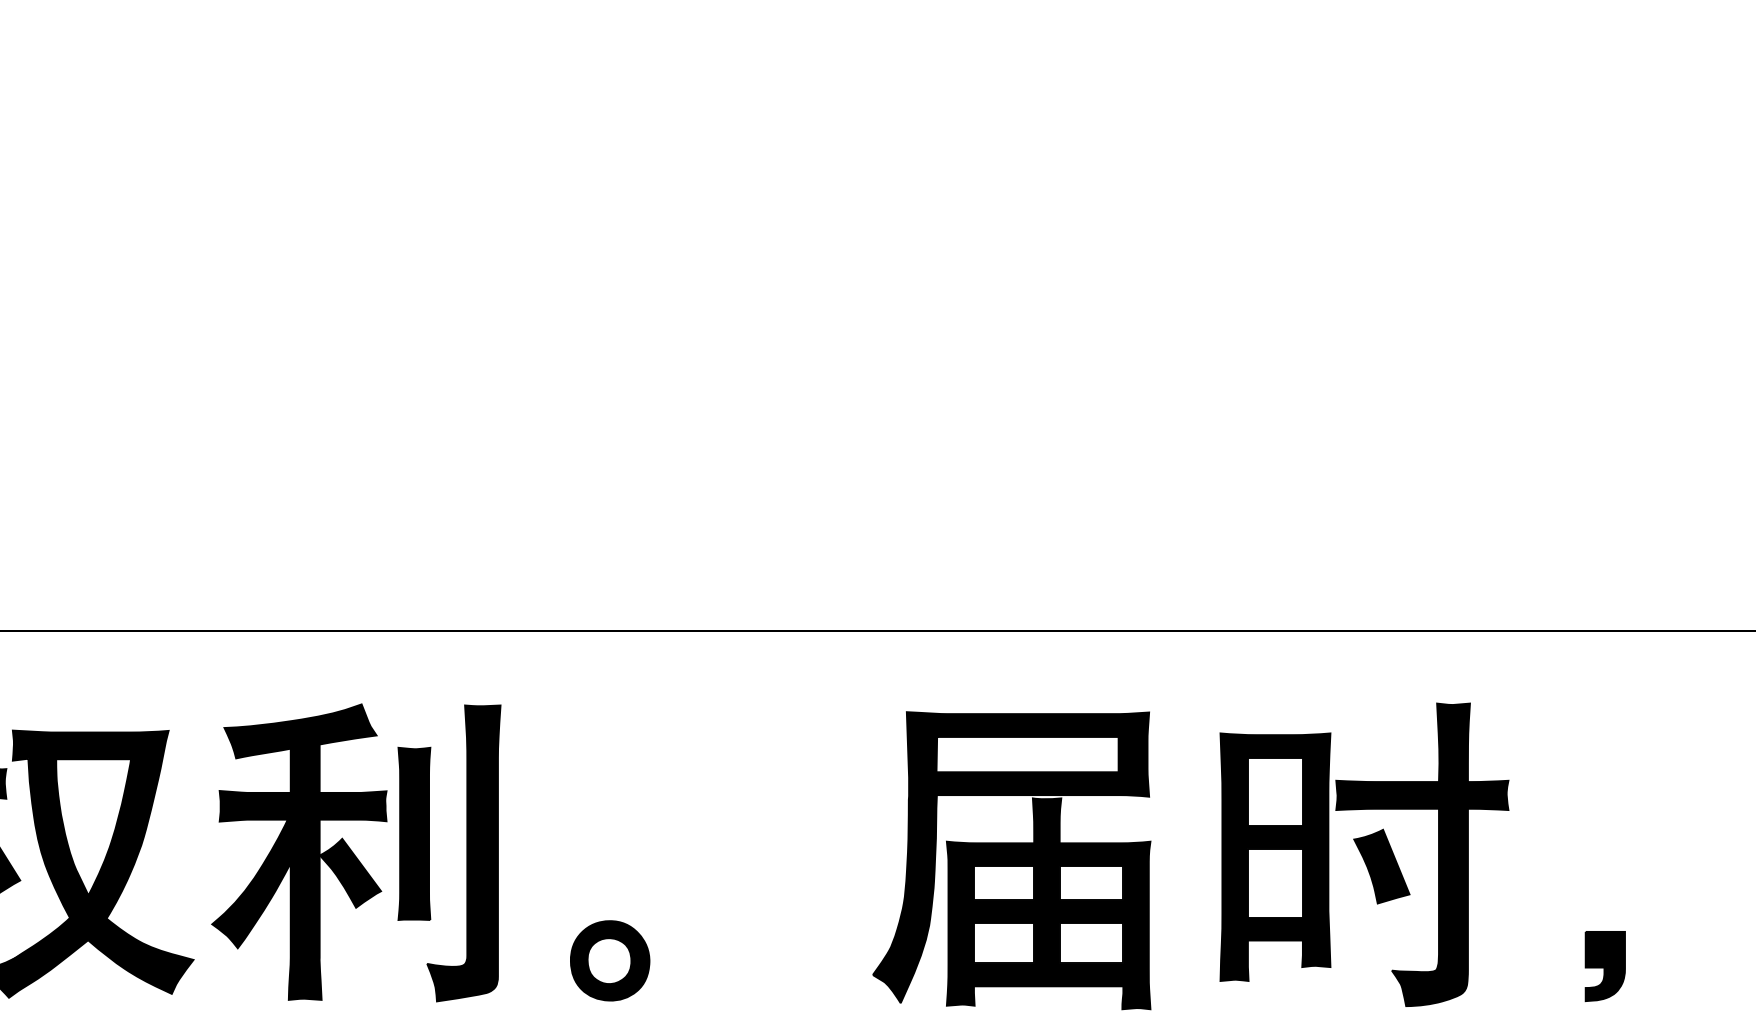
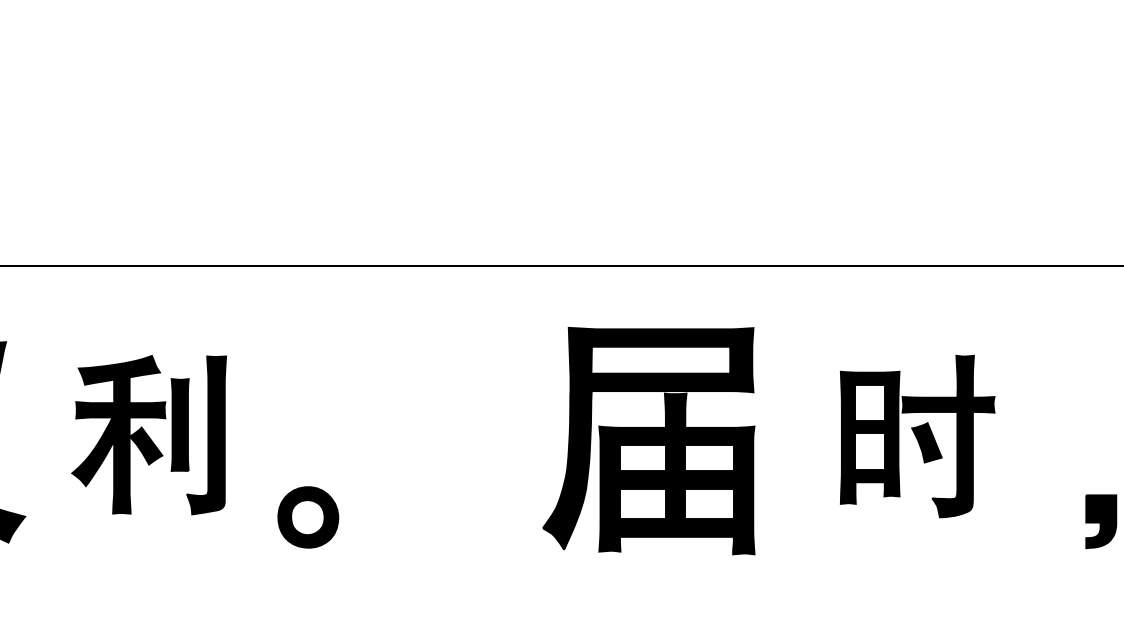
part: (356, 852) -> (149, 434), size x0.7
part: (1364, 854) -> (917, 436), size x0.7
part: (610, 960) -> (308, 517), moved

